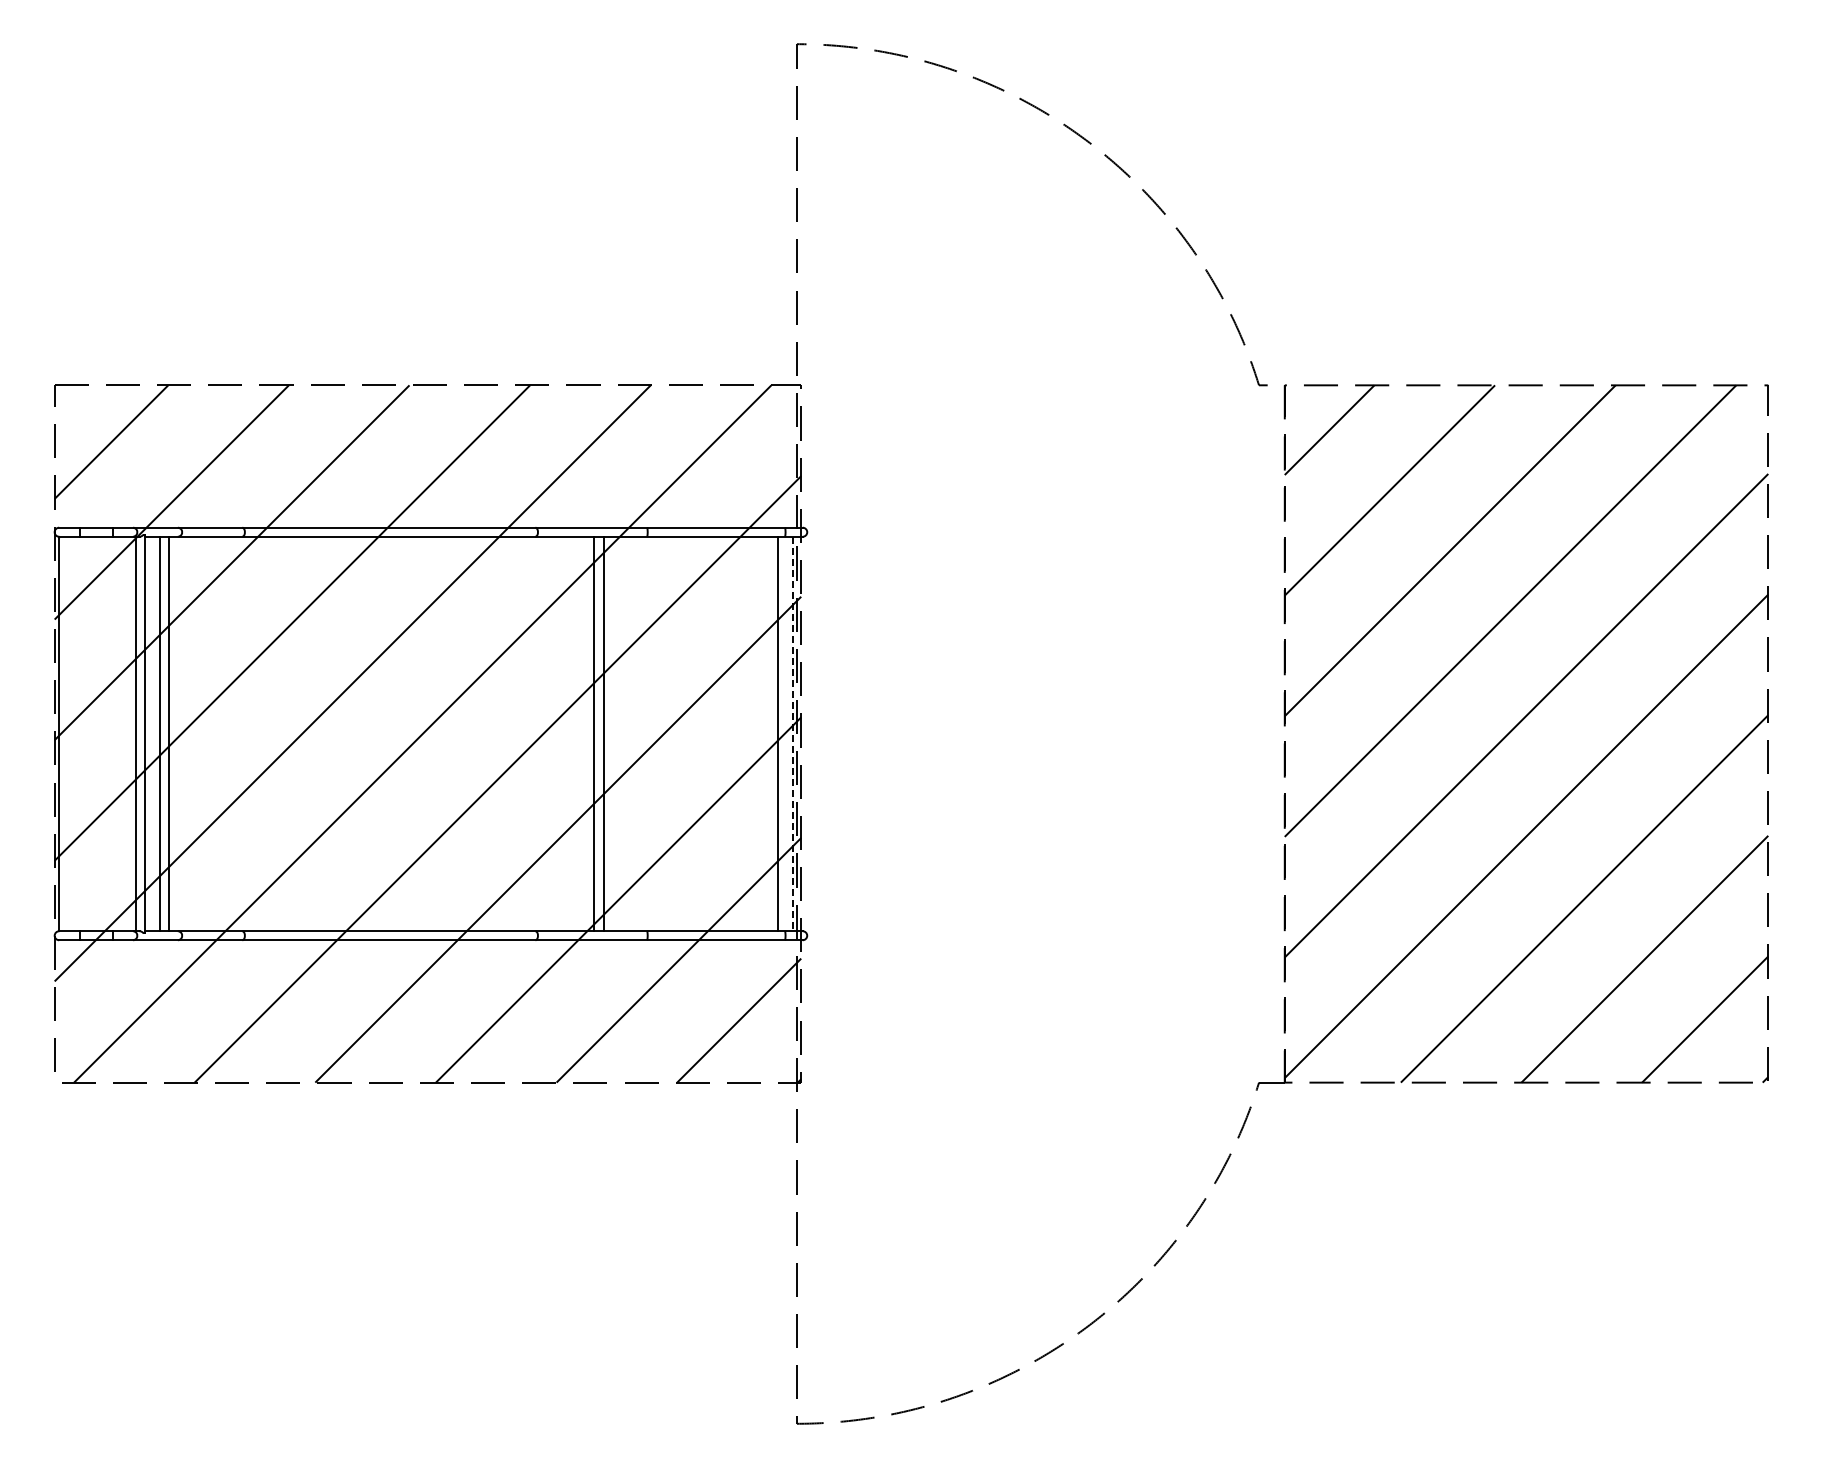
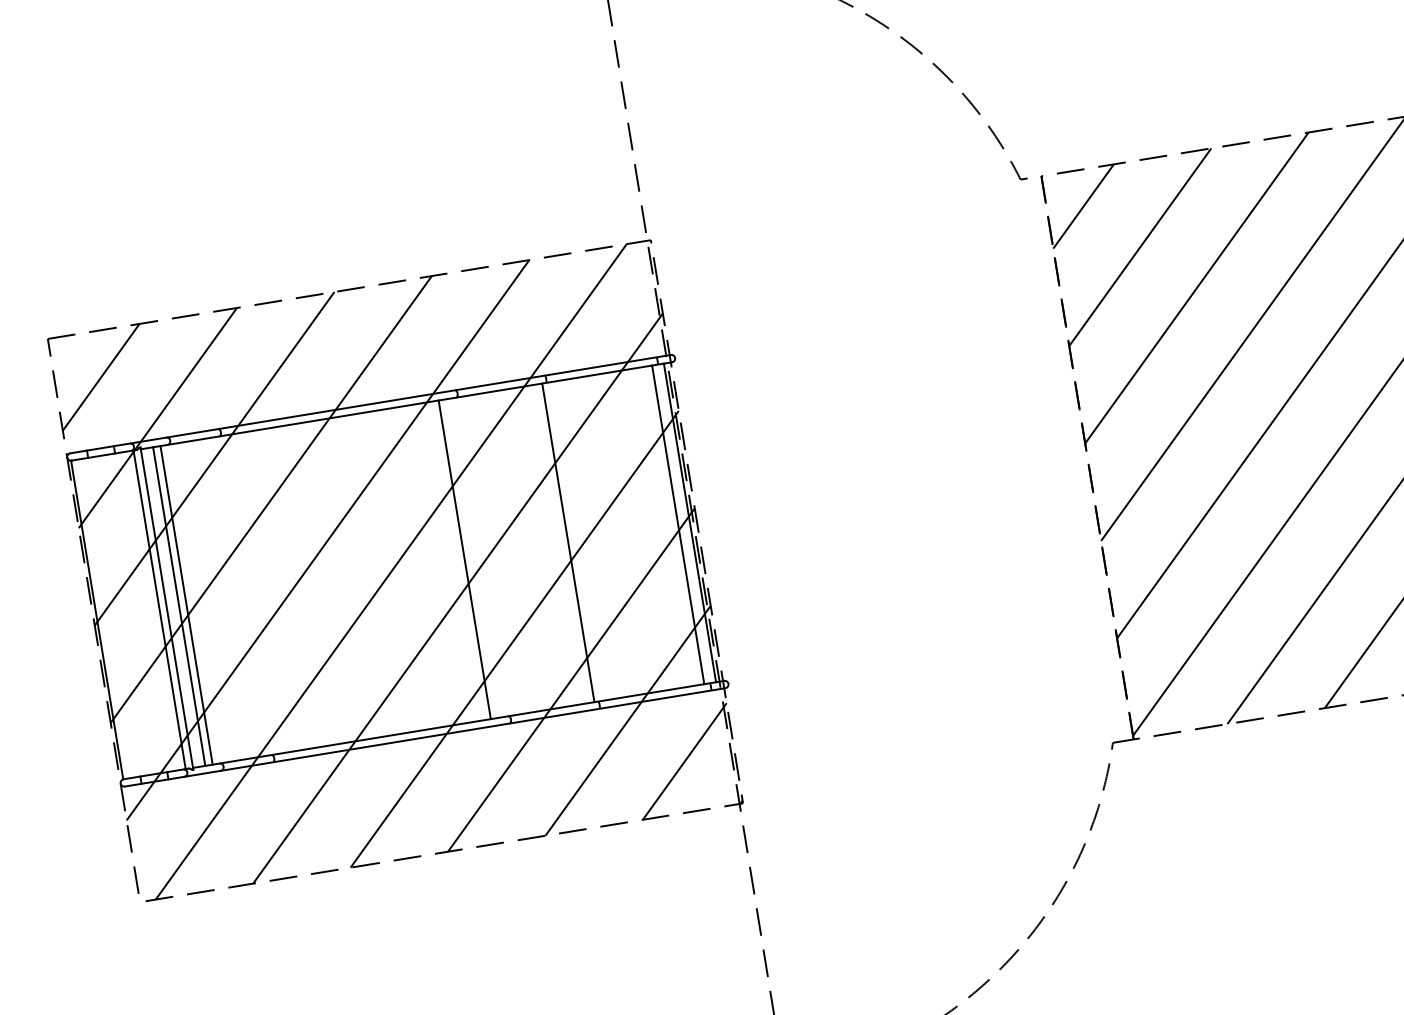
line: (593, 733) -> (567, 542), moved
line: (603, 733) -> (464, 559), moved
line: (792, 734) -> (689, 523), dashed -> solid

